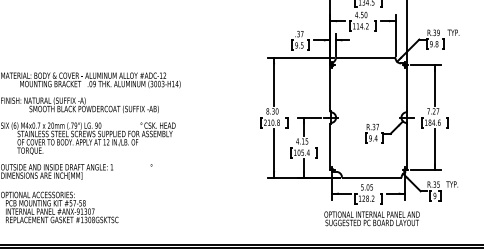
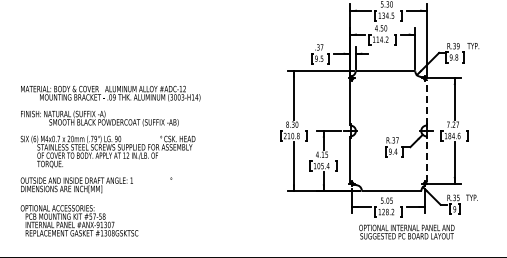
line: (406, 89) -> (426, 102), solid -> dashed
line: (406, 146) -> (426, 159), solid -> dashed
text: (371, 218) -> (406, 231), moved

